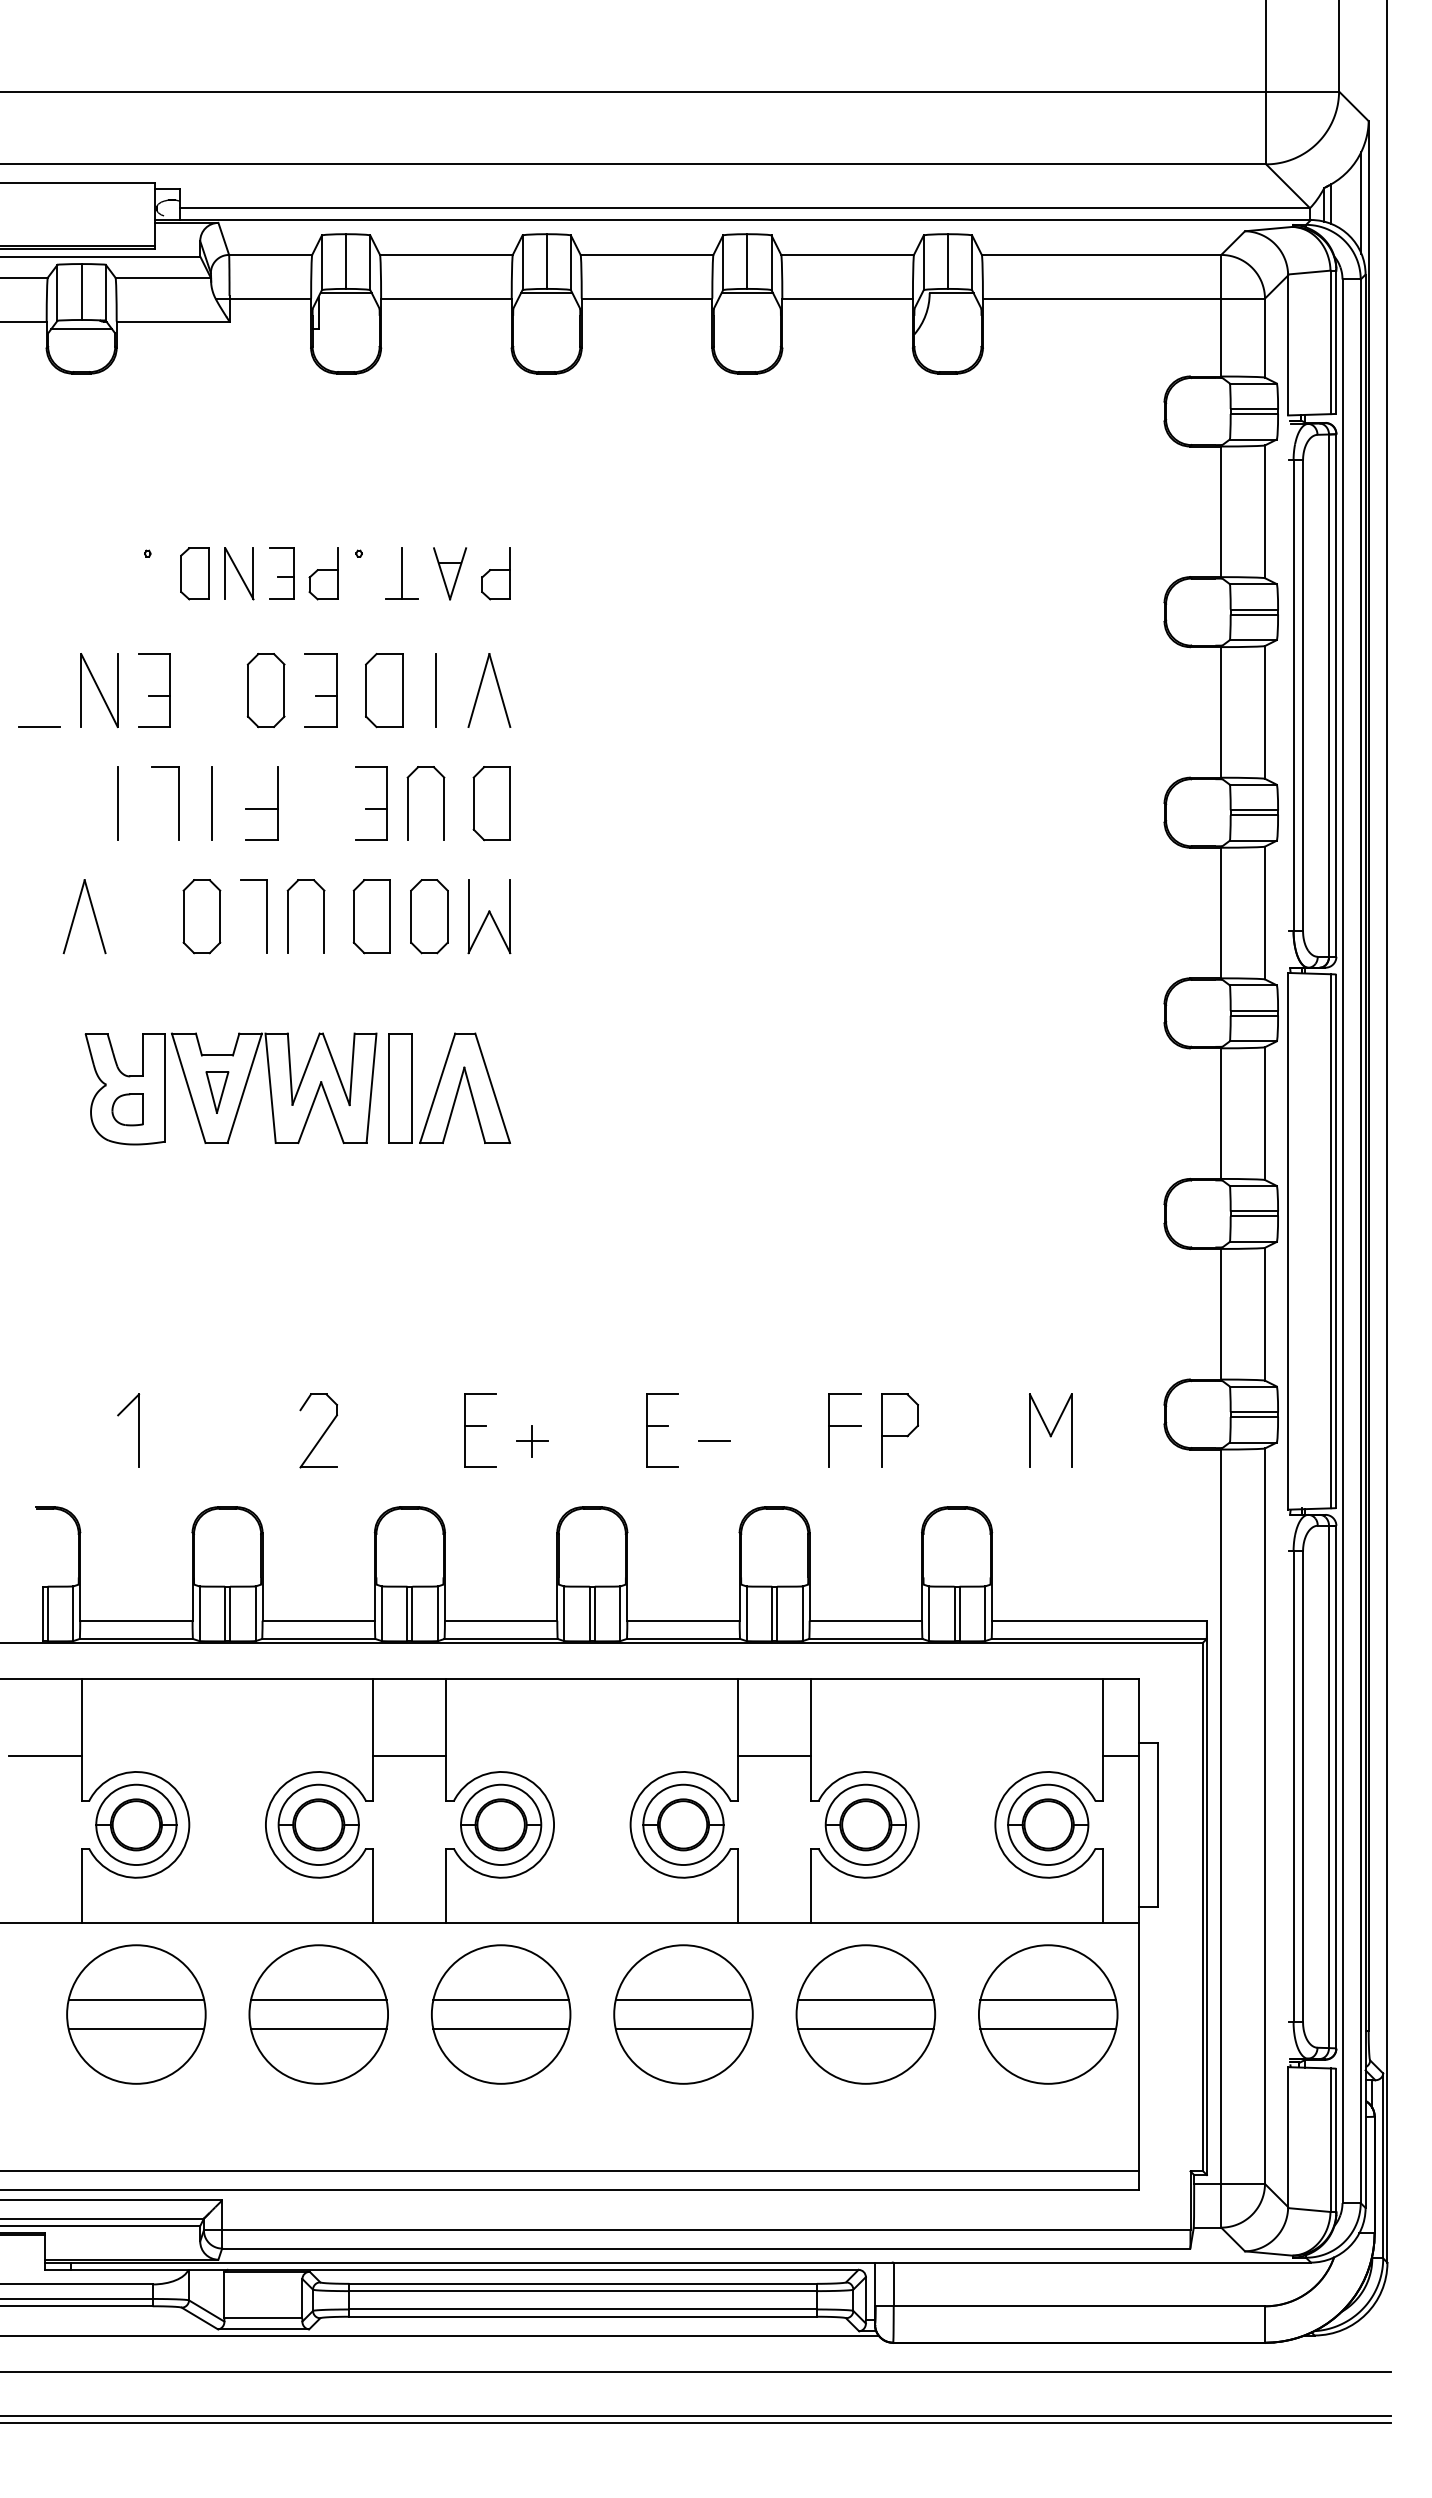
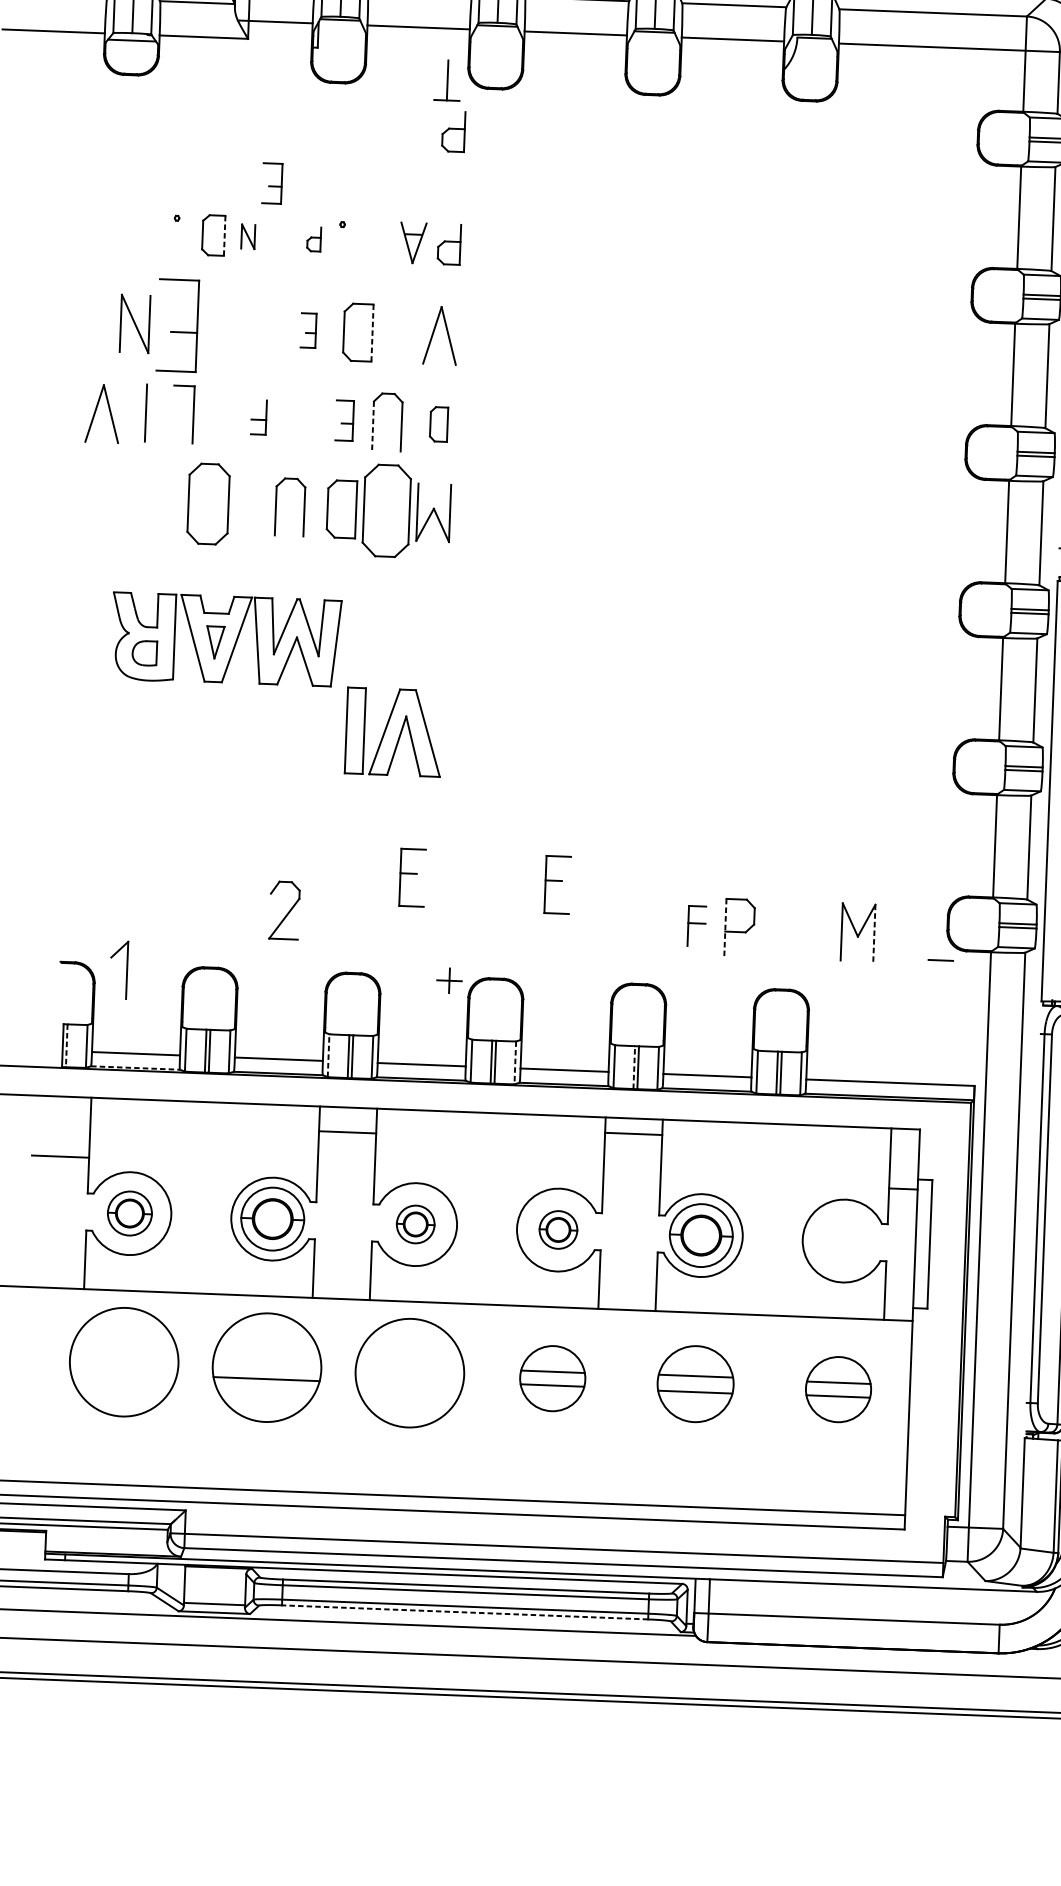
part: (495, 429) -> (453, 131), added
line: (209, 573) -> (224, 235), solid -> dashed
part: (239, 573) -> (248, 236), size x0.6
part: (281, 573) -> (272, 183), moved
part: (323, 573) -> (314, 239), size x0.6
part: (401, 573) -> (447, 80), moved
part: (154, 690) -> (178, 325), size x1.6
part: (265, 690) -> (265, 328), removed
part: (320, 690) -> (308, 330), size x0.6
line: (435, 690) -> (398, 334), removed
line: (402, 691) -> (372, 333), solid -> dashed
line: (39, 726) -> (87, 350), removed
line: (211, 803) -> (219, 415), removed
part: (261, 803) -> (258, 417), size x0.6
part: (371, 803) -> (344, 420), size x0.7
part: (491, 803) -> (438, 424), size x0.6
line: (407, 809) -> (372, 426), solid -> dashed
part: (76, 913) -> (96, 411), moved
part: (201, 916) -> (208, 504), size x1.4
part: (266, 916) -> (259, 506), removed
part: (429, 916) -> (386, 510), size x1.6
part: (449, 1087) -> (394, 731), moved
part: (138, 1430) -> (126, 970), moved
part: (480, 1430) -> (412, 877), moved
part: (662, 1430) -> (557, 884), moved
part: (844, 1430) -> (696, 926), size x0.7
line: (881, 1430) -> (725, 927), solid -> dashed
line: (1071, 1431) -> (874, 933), solid -> dashed
line: (714, 1440) -> (940, 959), moved
part: (532, 1441) -> (449, 980), moved
line: (381, 1613) -> (328, 1055), solid -> dashed
line: (772, 1613) -> (634, 1067), solid -> dashed
line: (47, 1614) -> (66, 1046), solid -> dashed
line: (620, 1614) -> (515, 1063), solid -> dashed
line: (136, 1638) -> (135, 1067), solid -> dashed
line: (409, 1755) -> (347, 1132), moved
line: (774, 1755) -> (633, 1133), moved
part: (136, 1824) -> (129, 1213), size x0.7
part: (501, 1824) -> (415, 1224), size x0.6
part: (683, 1824) -> (558, 1229), size x0.6
part: (1048, 1824) -> (844, 1240), removed
line: (136, 1999) -> (124, 1350), removed
line: (318, 1999) -> (267, 1355), removed
line: (500, 1999) -> (409, 1361), removed
part: (683, 2014) -> (552, 1378), size x0.6
part: (865, 2014) -> (695, 1384), size x0.7
part: (1048, 2014) -> (838, 1389), size x0.6
line: (136, 2029) -> (123, 1373), removed
line: (500, 2029) -> (408, 1384), removed
line: (583, 2316) -> (465, 1612), solid -> dashed

